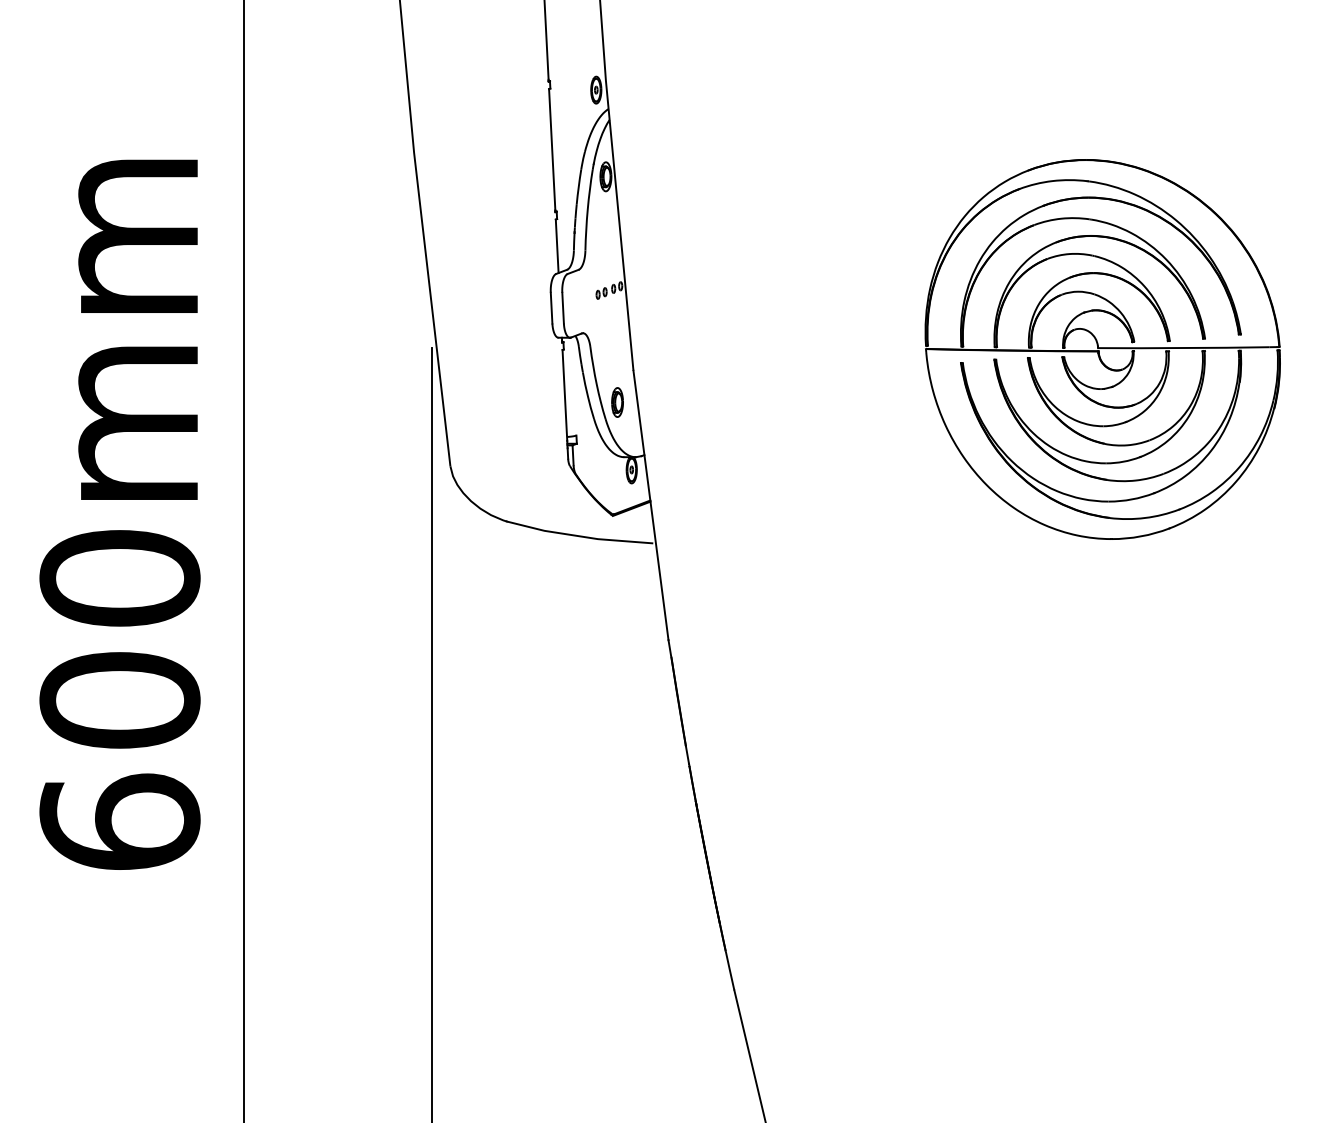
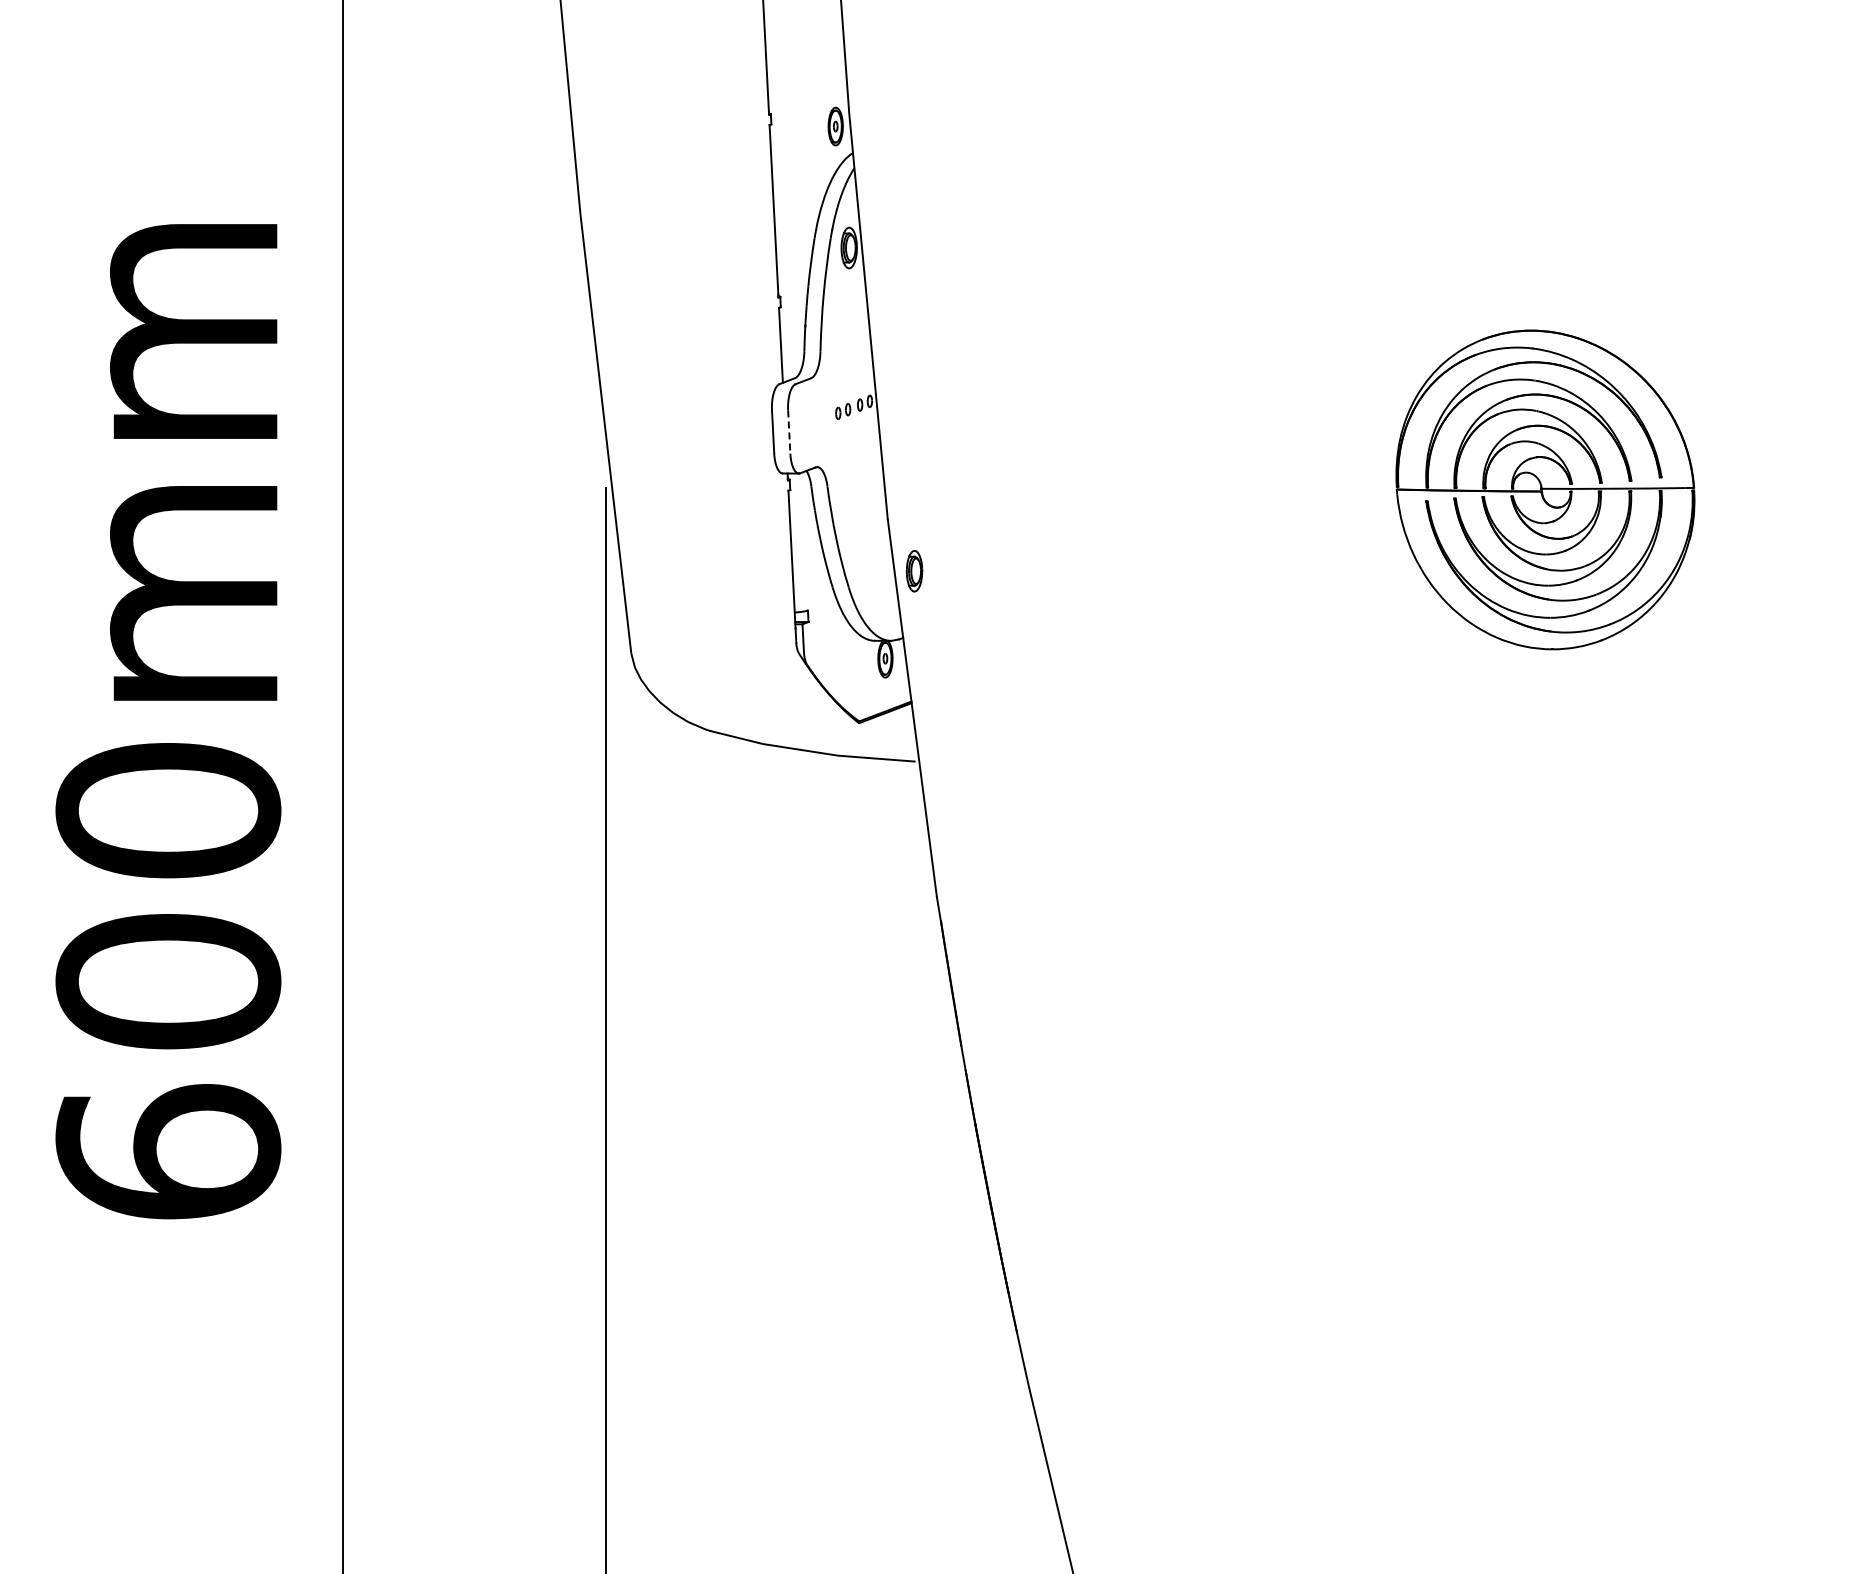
line: (563, 308) -> (789, 432), solid -> dashed
part: (1102, 349) -> (1545, 489), size x0.6
part: (617, 402) -> (914, 571), moved

